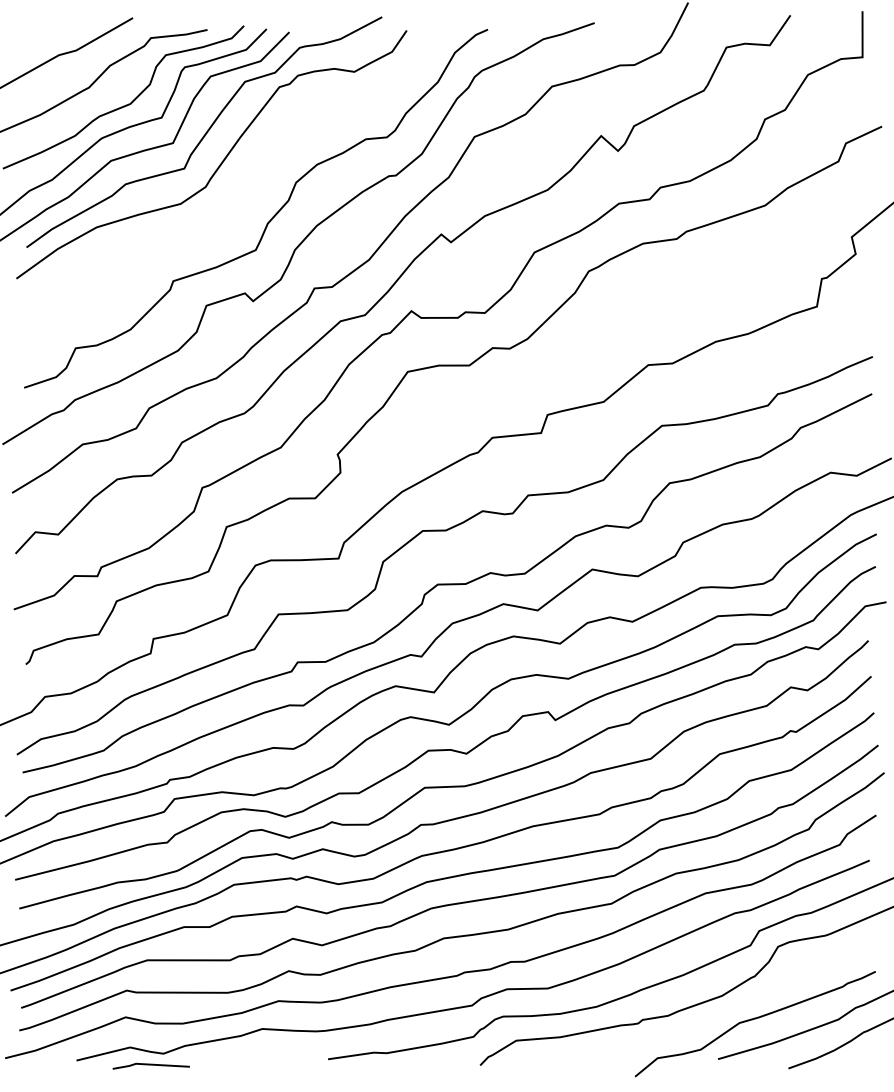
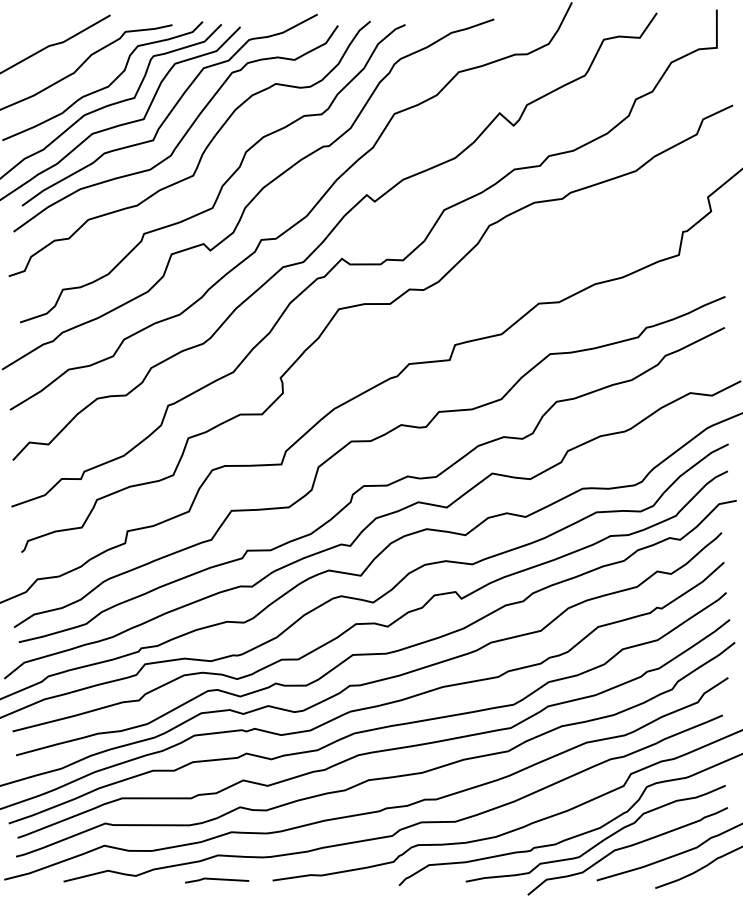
curve: (242, 185) -> (201, 154), added
curve: (721, 1012) -> (599, 841), added
line: (150, 1065) -> (216, 879), moved

